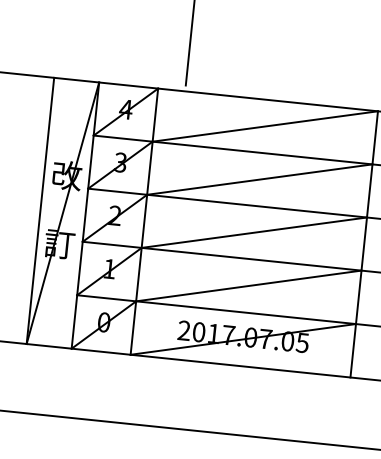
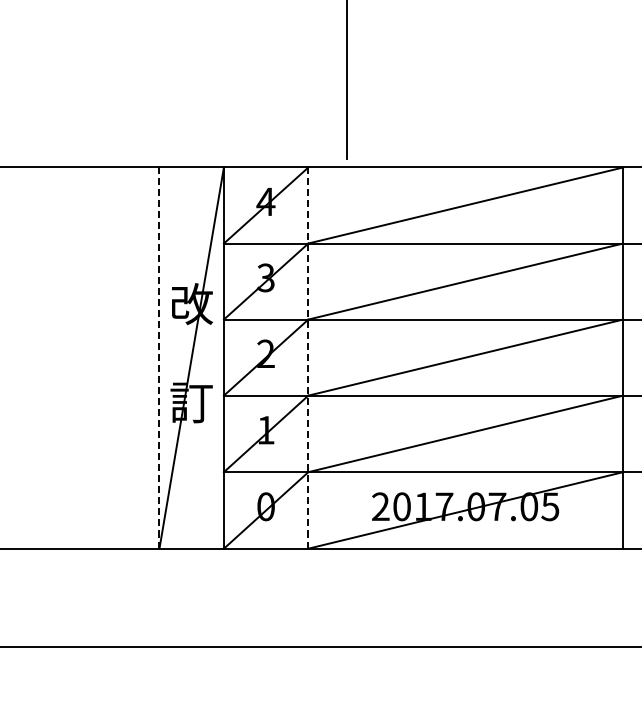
line: (40, 211) -> (159, 358), solid -> dashed
line: (144, 221) -> (308, 358), solid -> dashed

